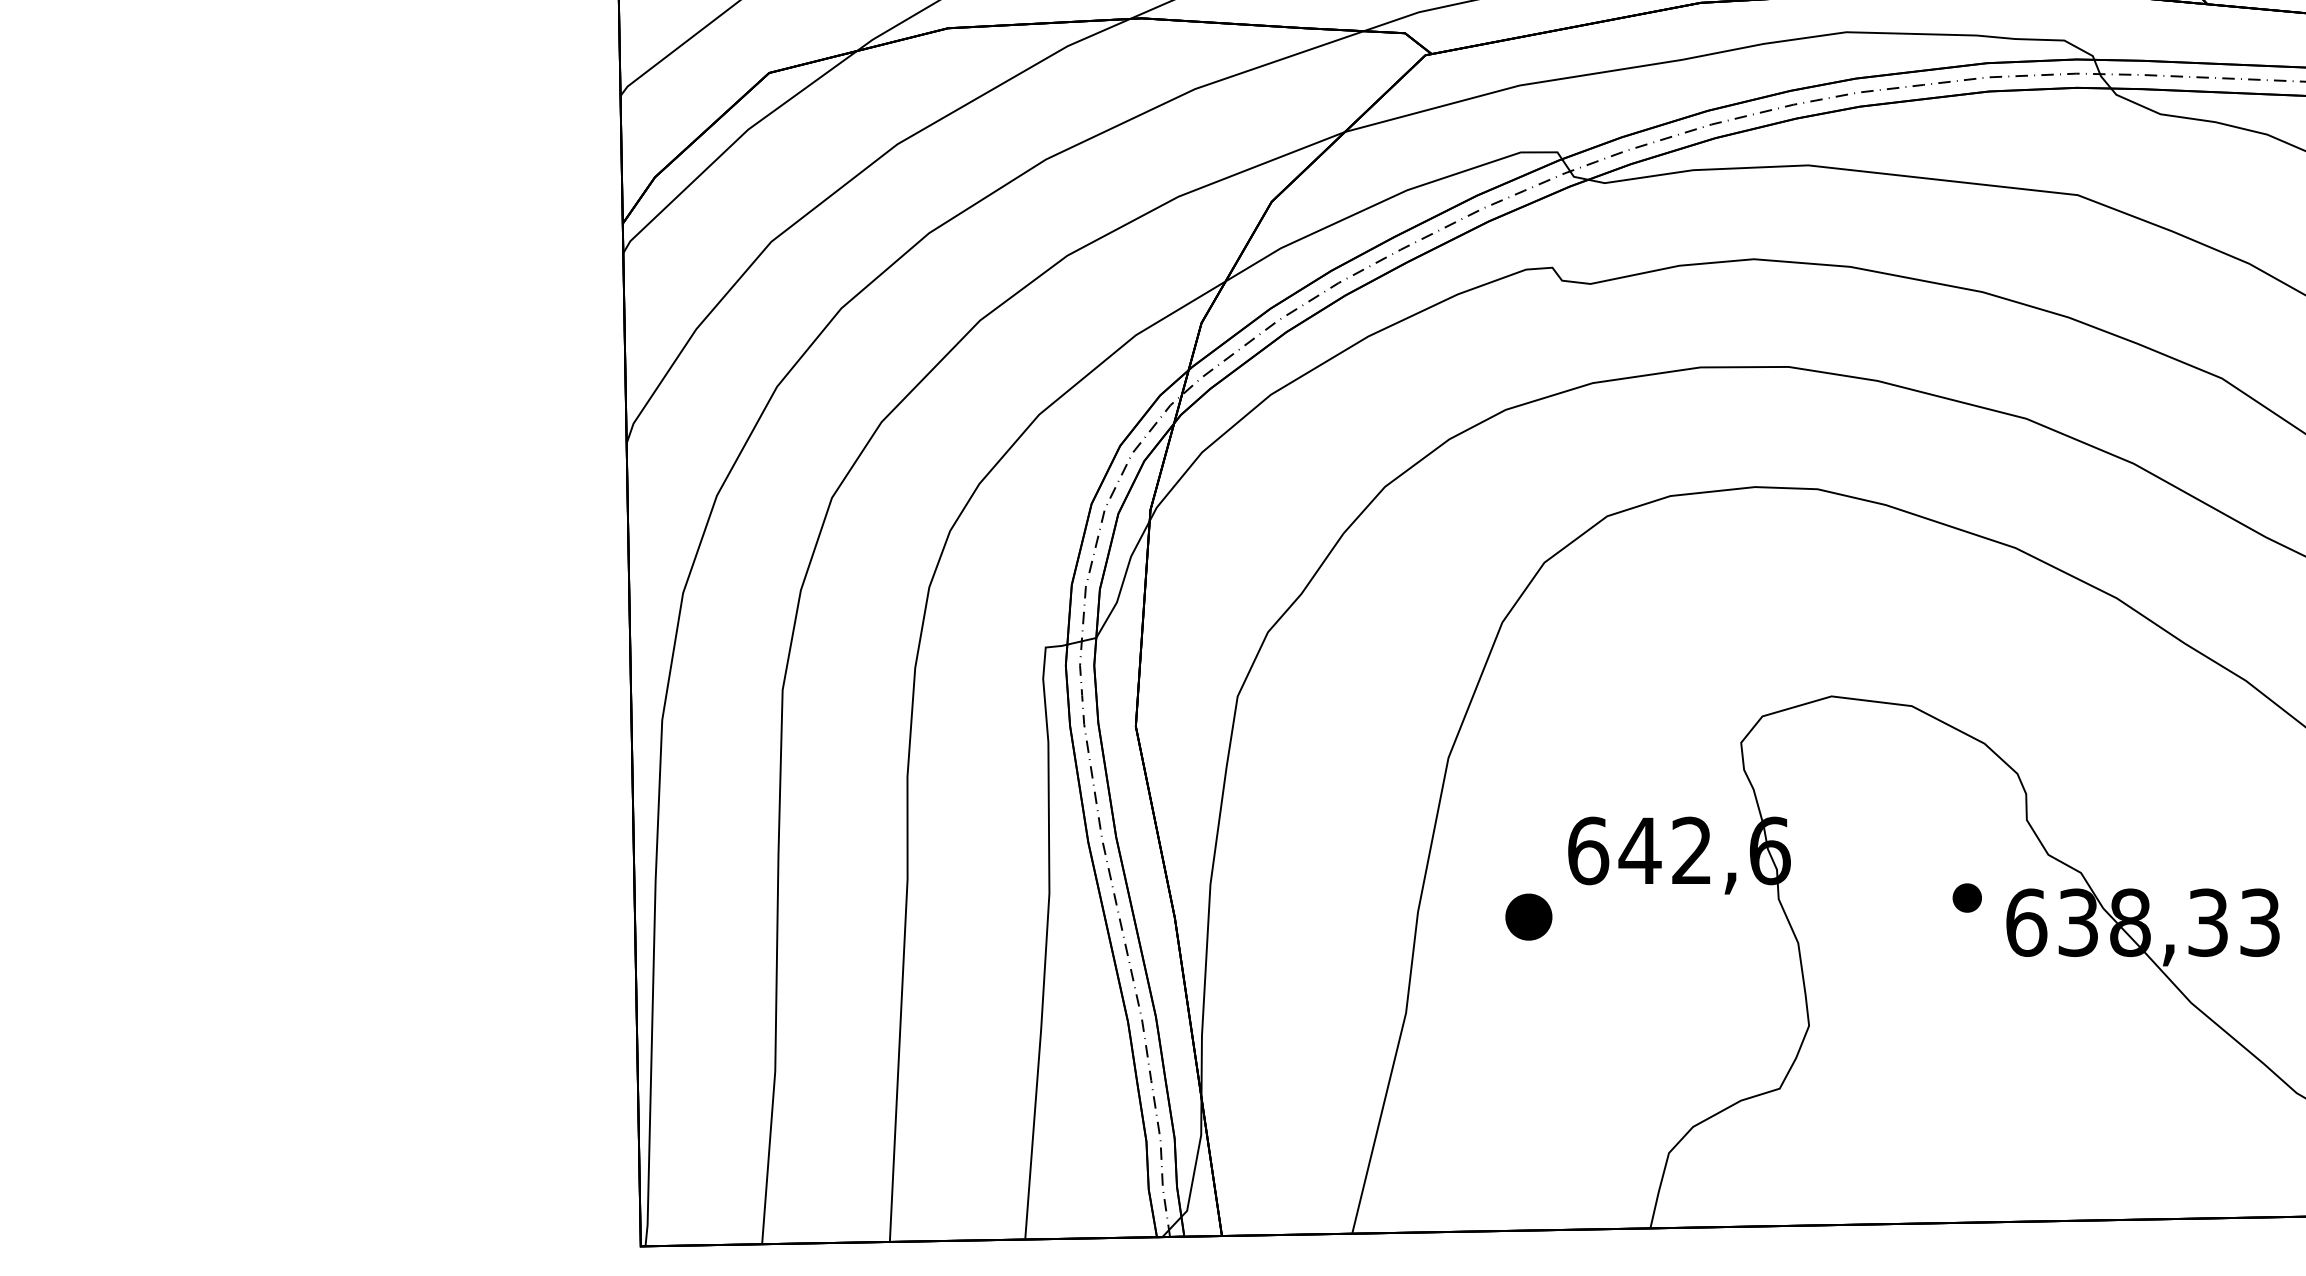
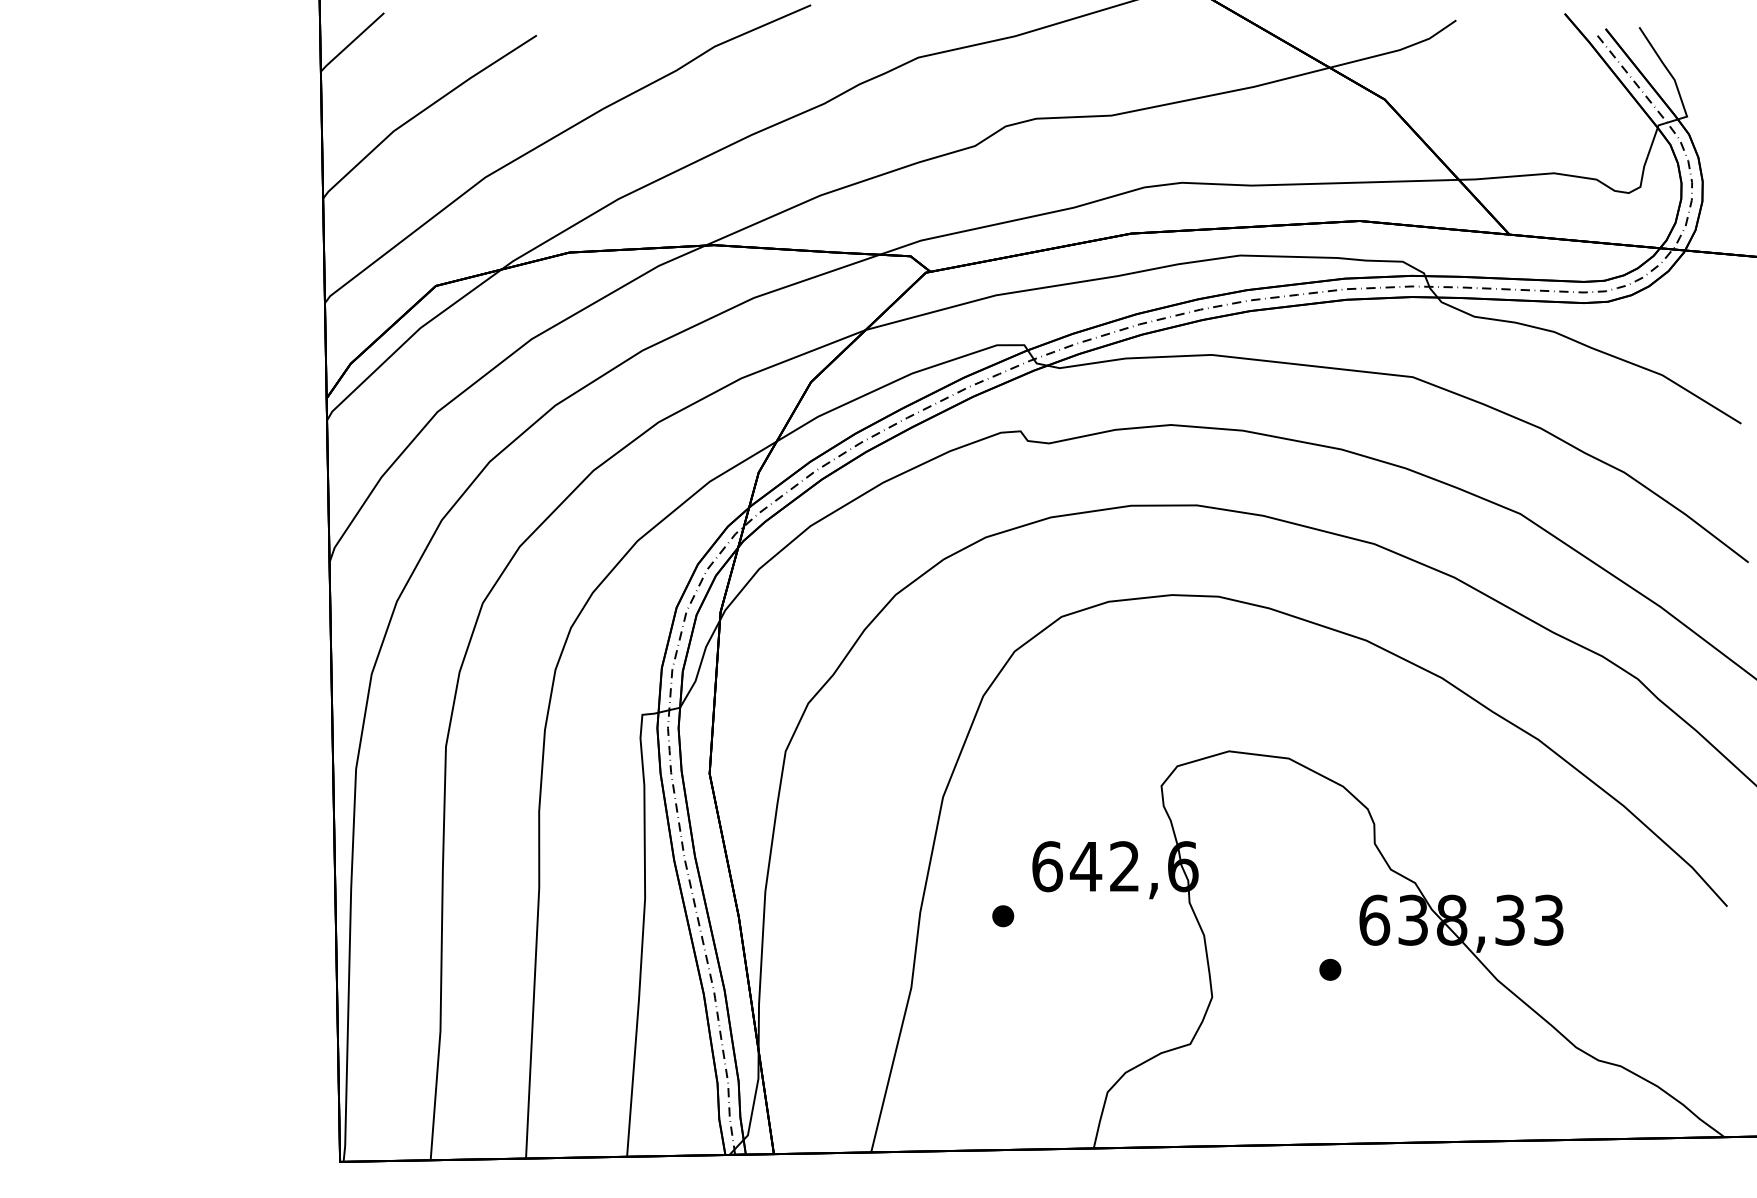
part: (1967, 897) -> (1330, 969), moved
part: (1529, 917) -> (1003, 916), size x0.62

